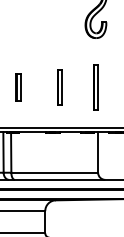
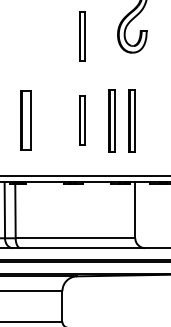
part: (59, 26) -> (82, 36), added
part: (18, 87) -> (25, 120), size x1.6
part: (80, 87) -> (111, 120), added

